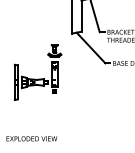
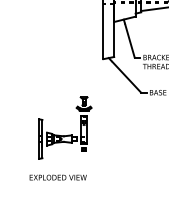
part: (40, 78) -> (68, 134), moved

